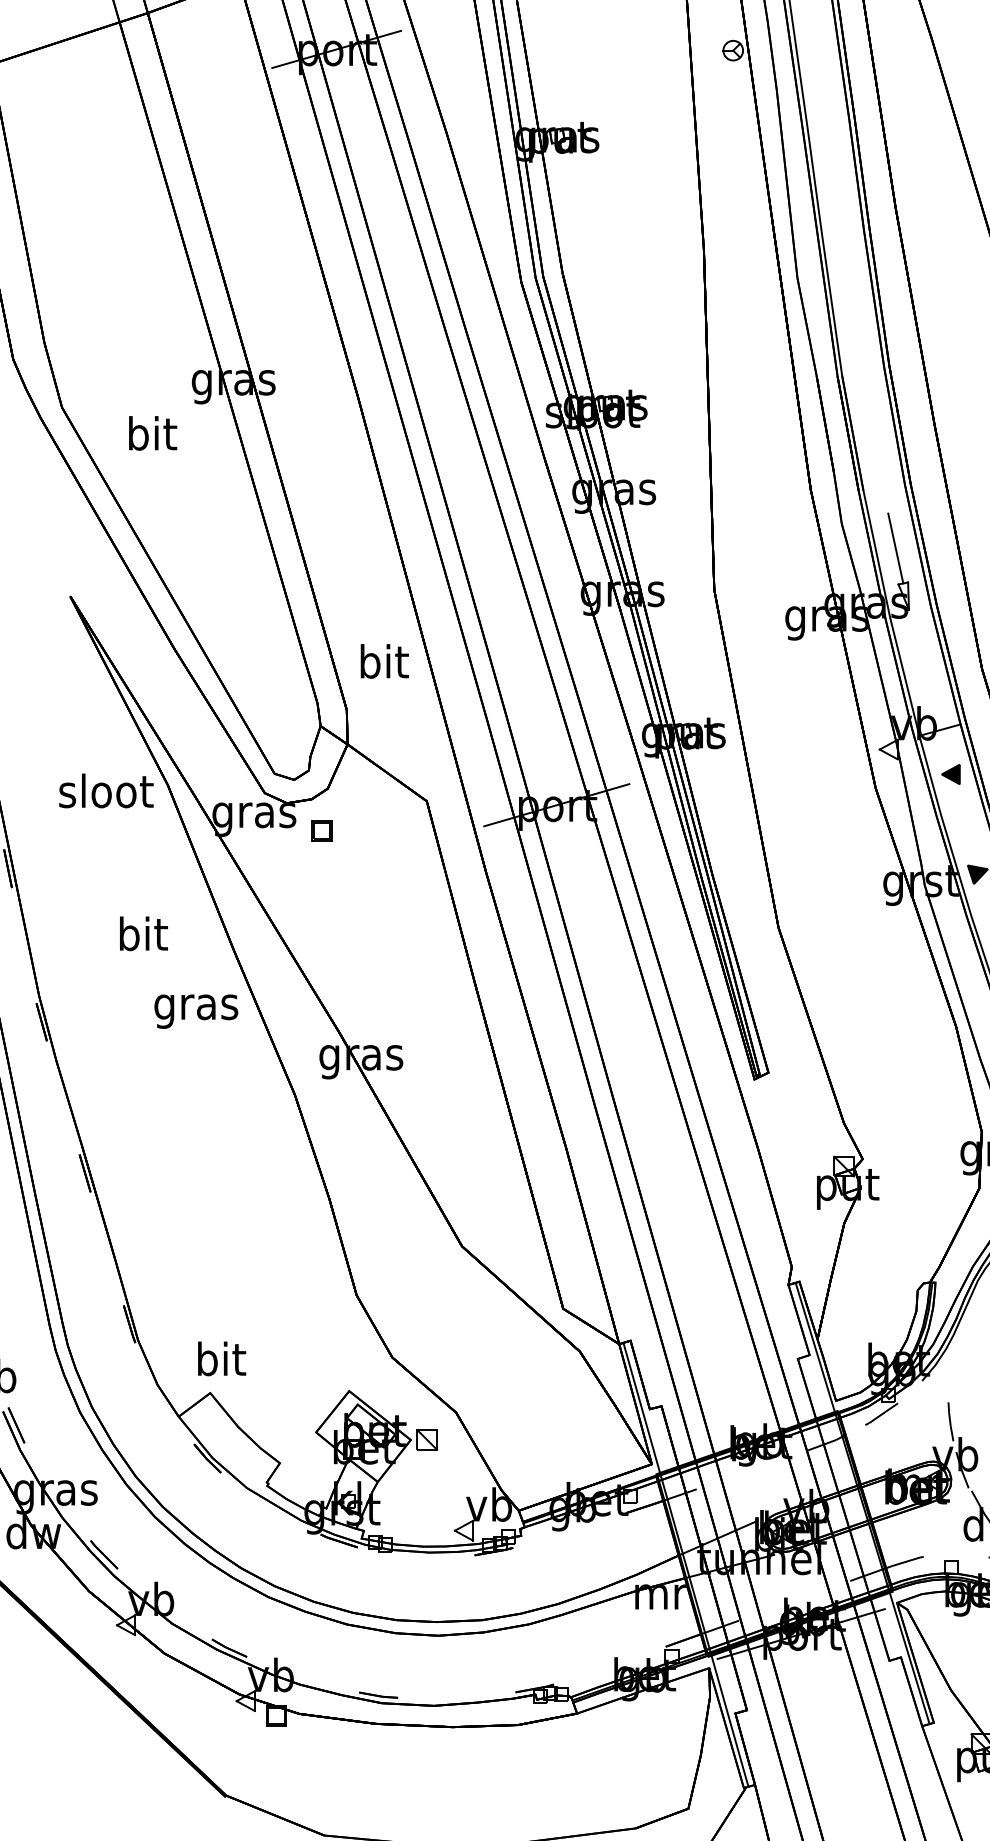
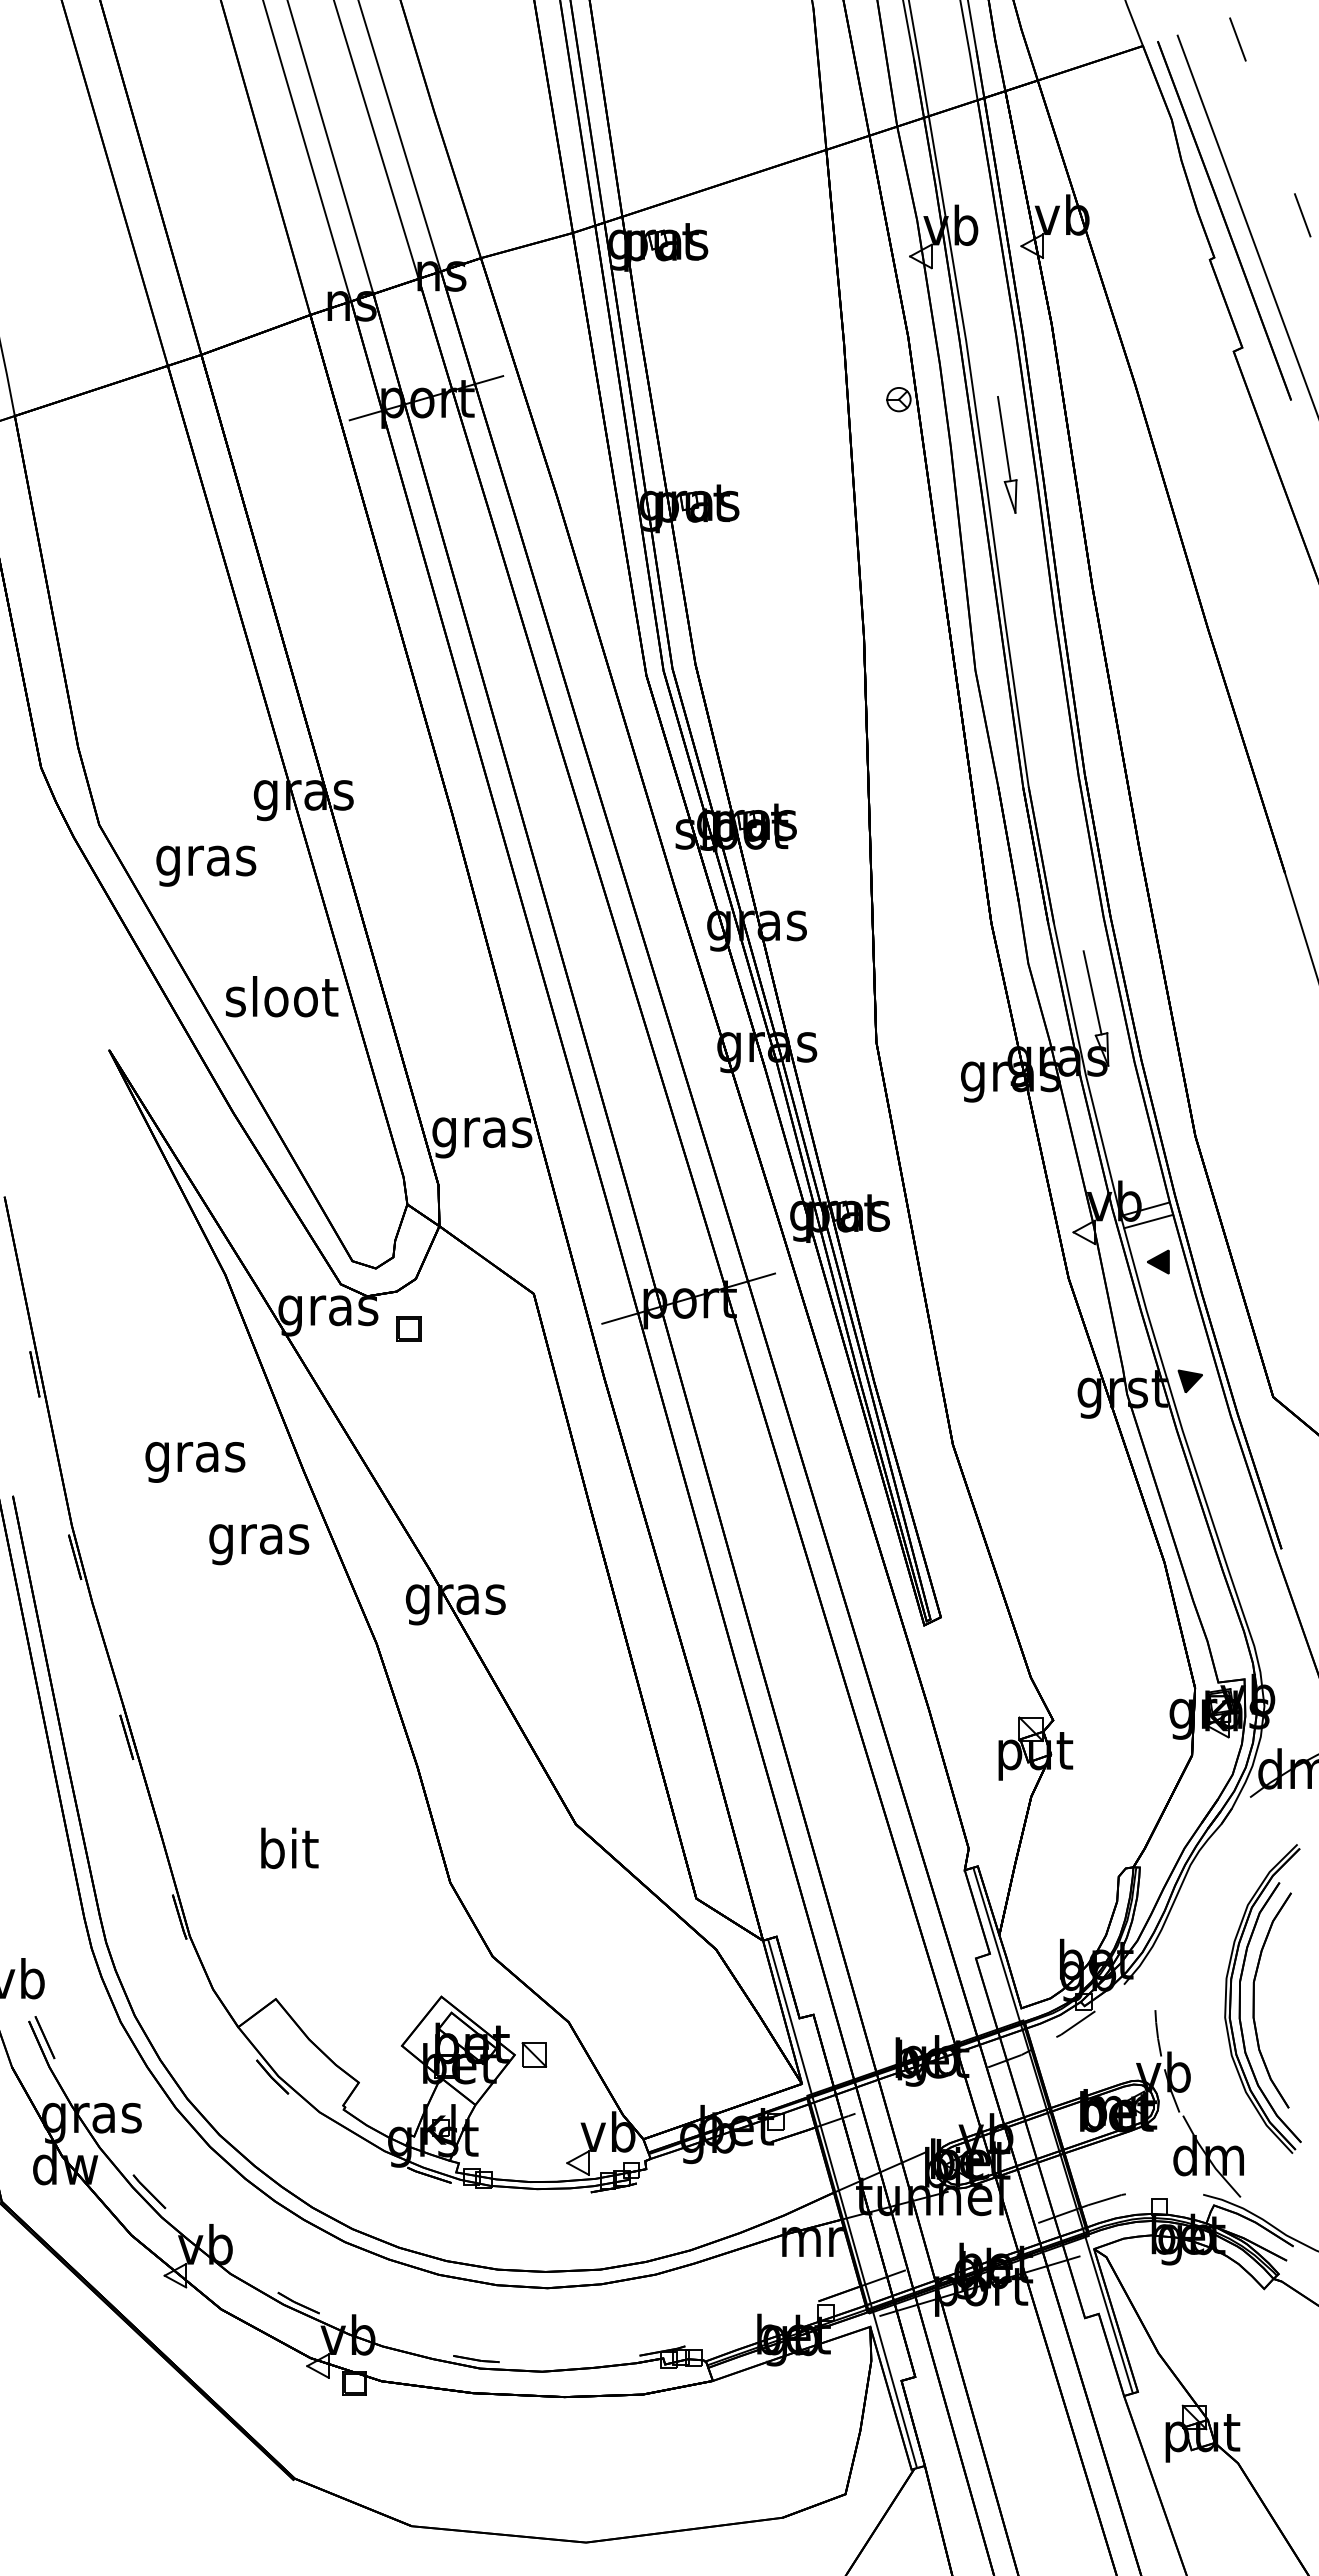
part: (824, 96) -> (1007, 454), added
text: (152, 437) -> (206, 860), bit -> gras
text: (383, 665) -> (482, 1132), bit -> gras
line: (942, 740) -> (1148, 1221), added
text: (106, 790) -> (282, 996), moved
text: (142, 937) -> (195, 1456), bit -> gras
text: (221, 1358) -> (289, 1847), moved

